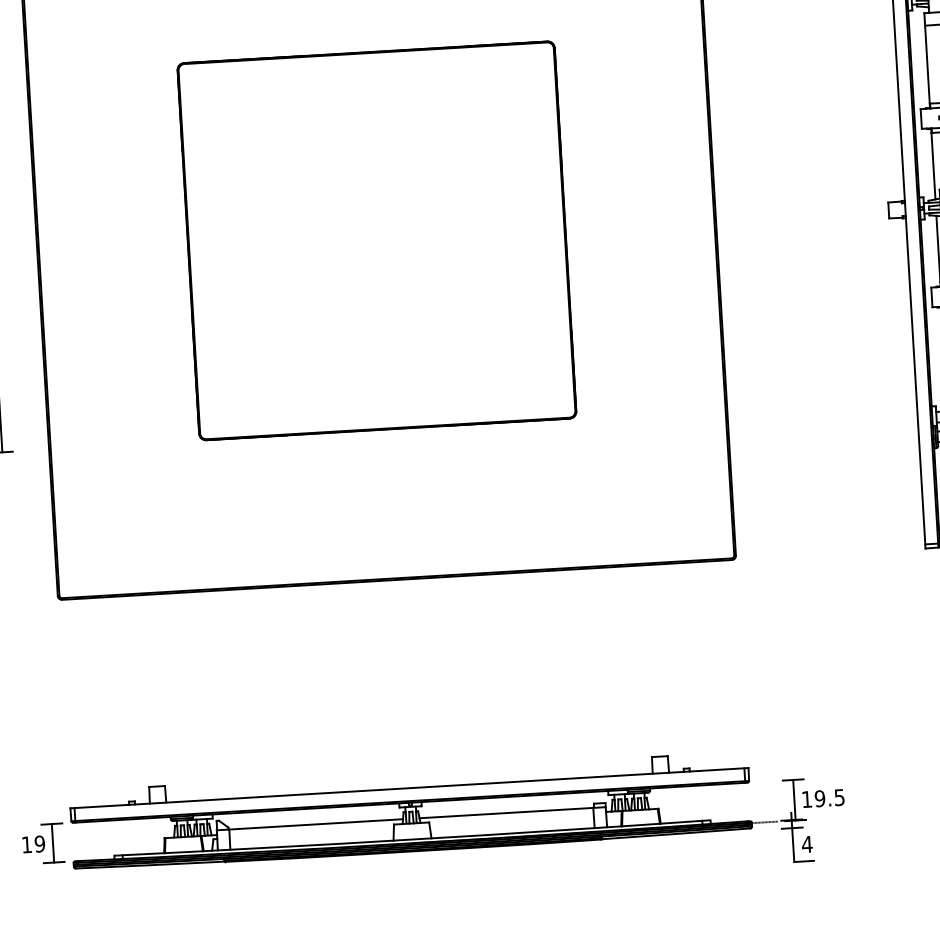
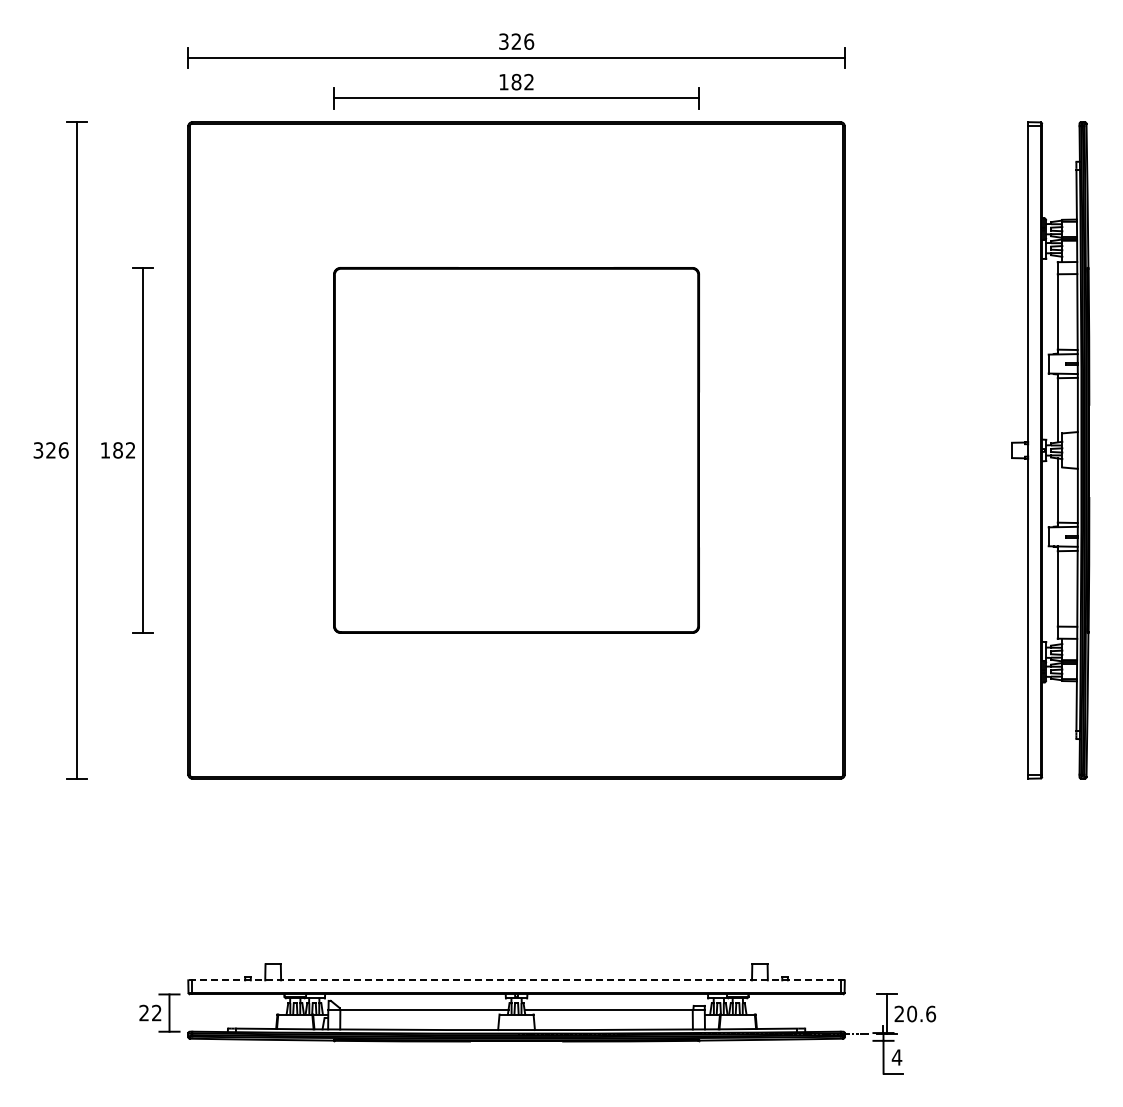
line: (409, 788) -> (516, 980), solid -> dashed
text: (823, 797) -> (915, 1013), 19.5 -> 20.6
text: (33, 843) -> (150, 1012), 19 -> 22

